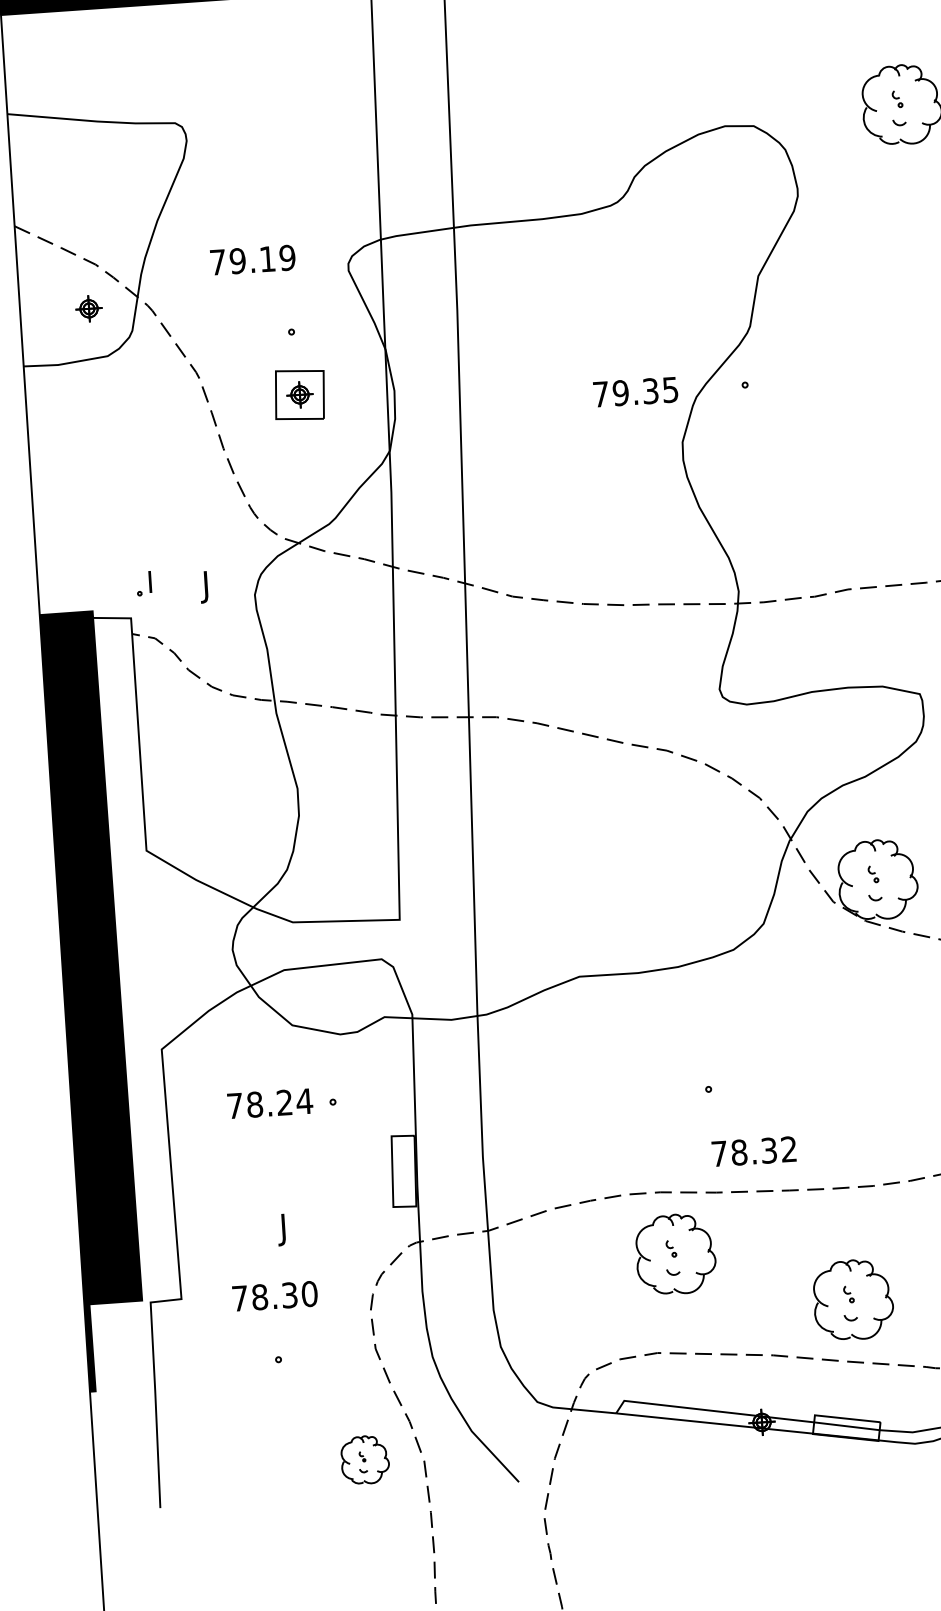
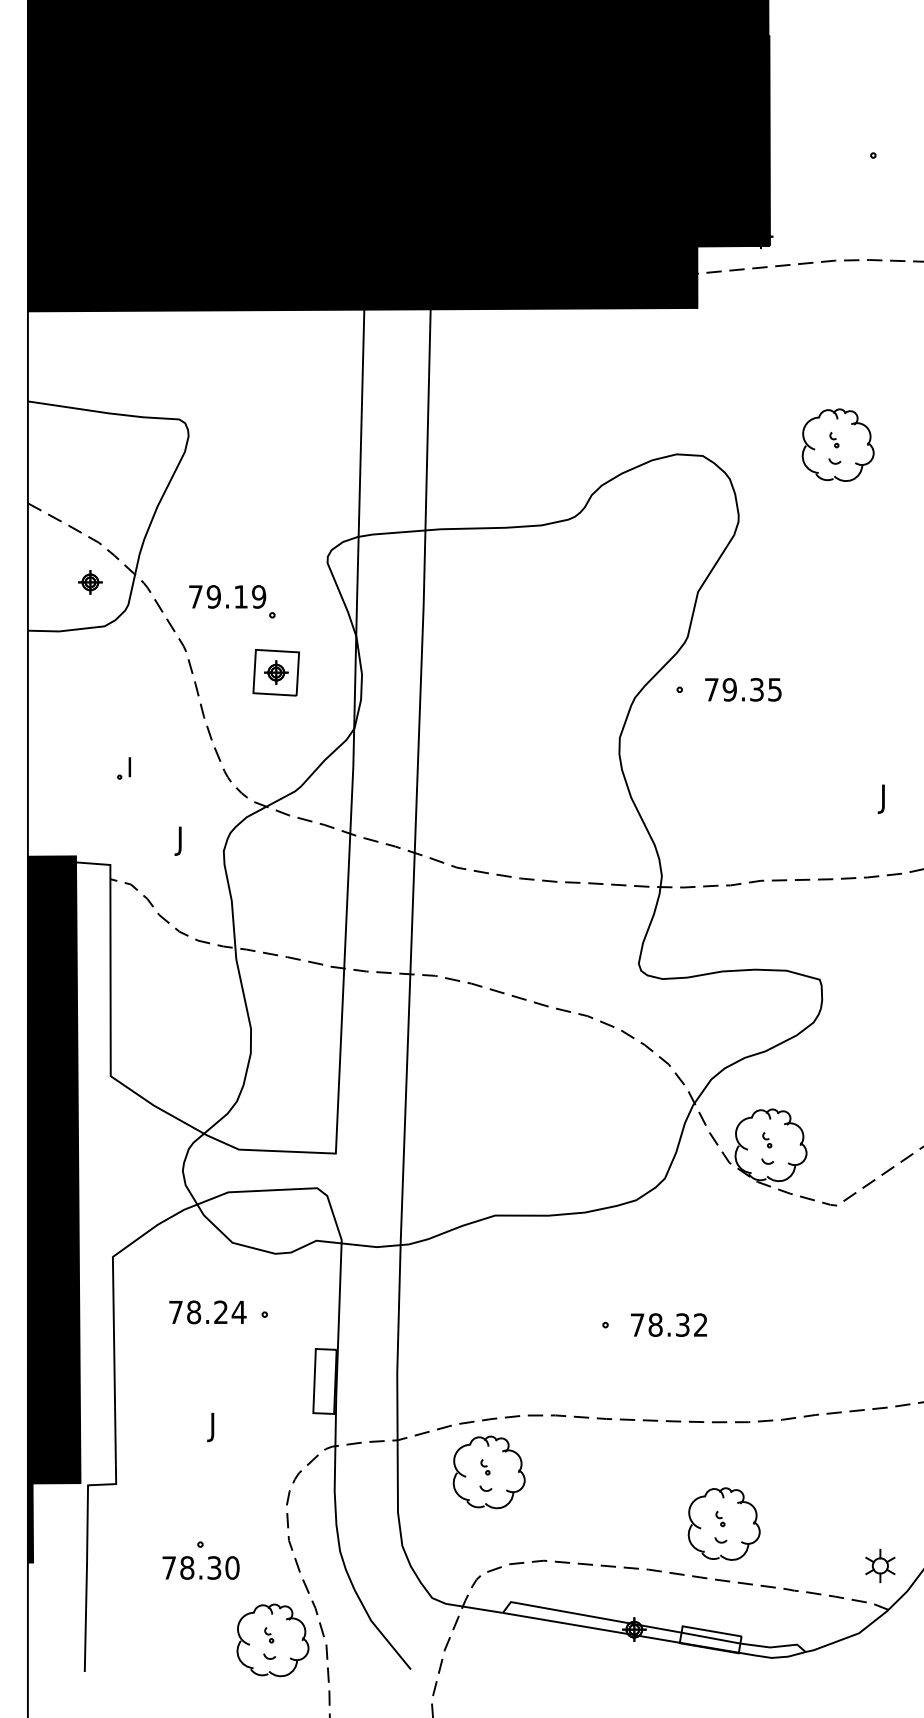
text: (252, 259) -> (227, 596), moved
text: (635, 391) -> (743, 689), moved
part: (143, 583) -> (123, 768), moved
text: (753, 1151) -> (668, 1324), moved
part: (675, 1254) -> (488, 1472), moved
text: (274, 1295) -> (200, 1567), moved
part: (364, 1460) -> (272, 1640), size x1.67

